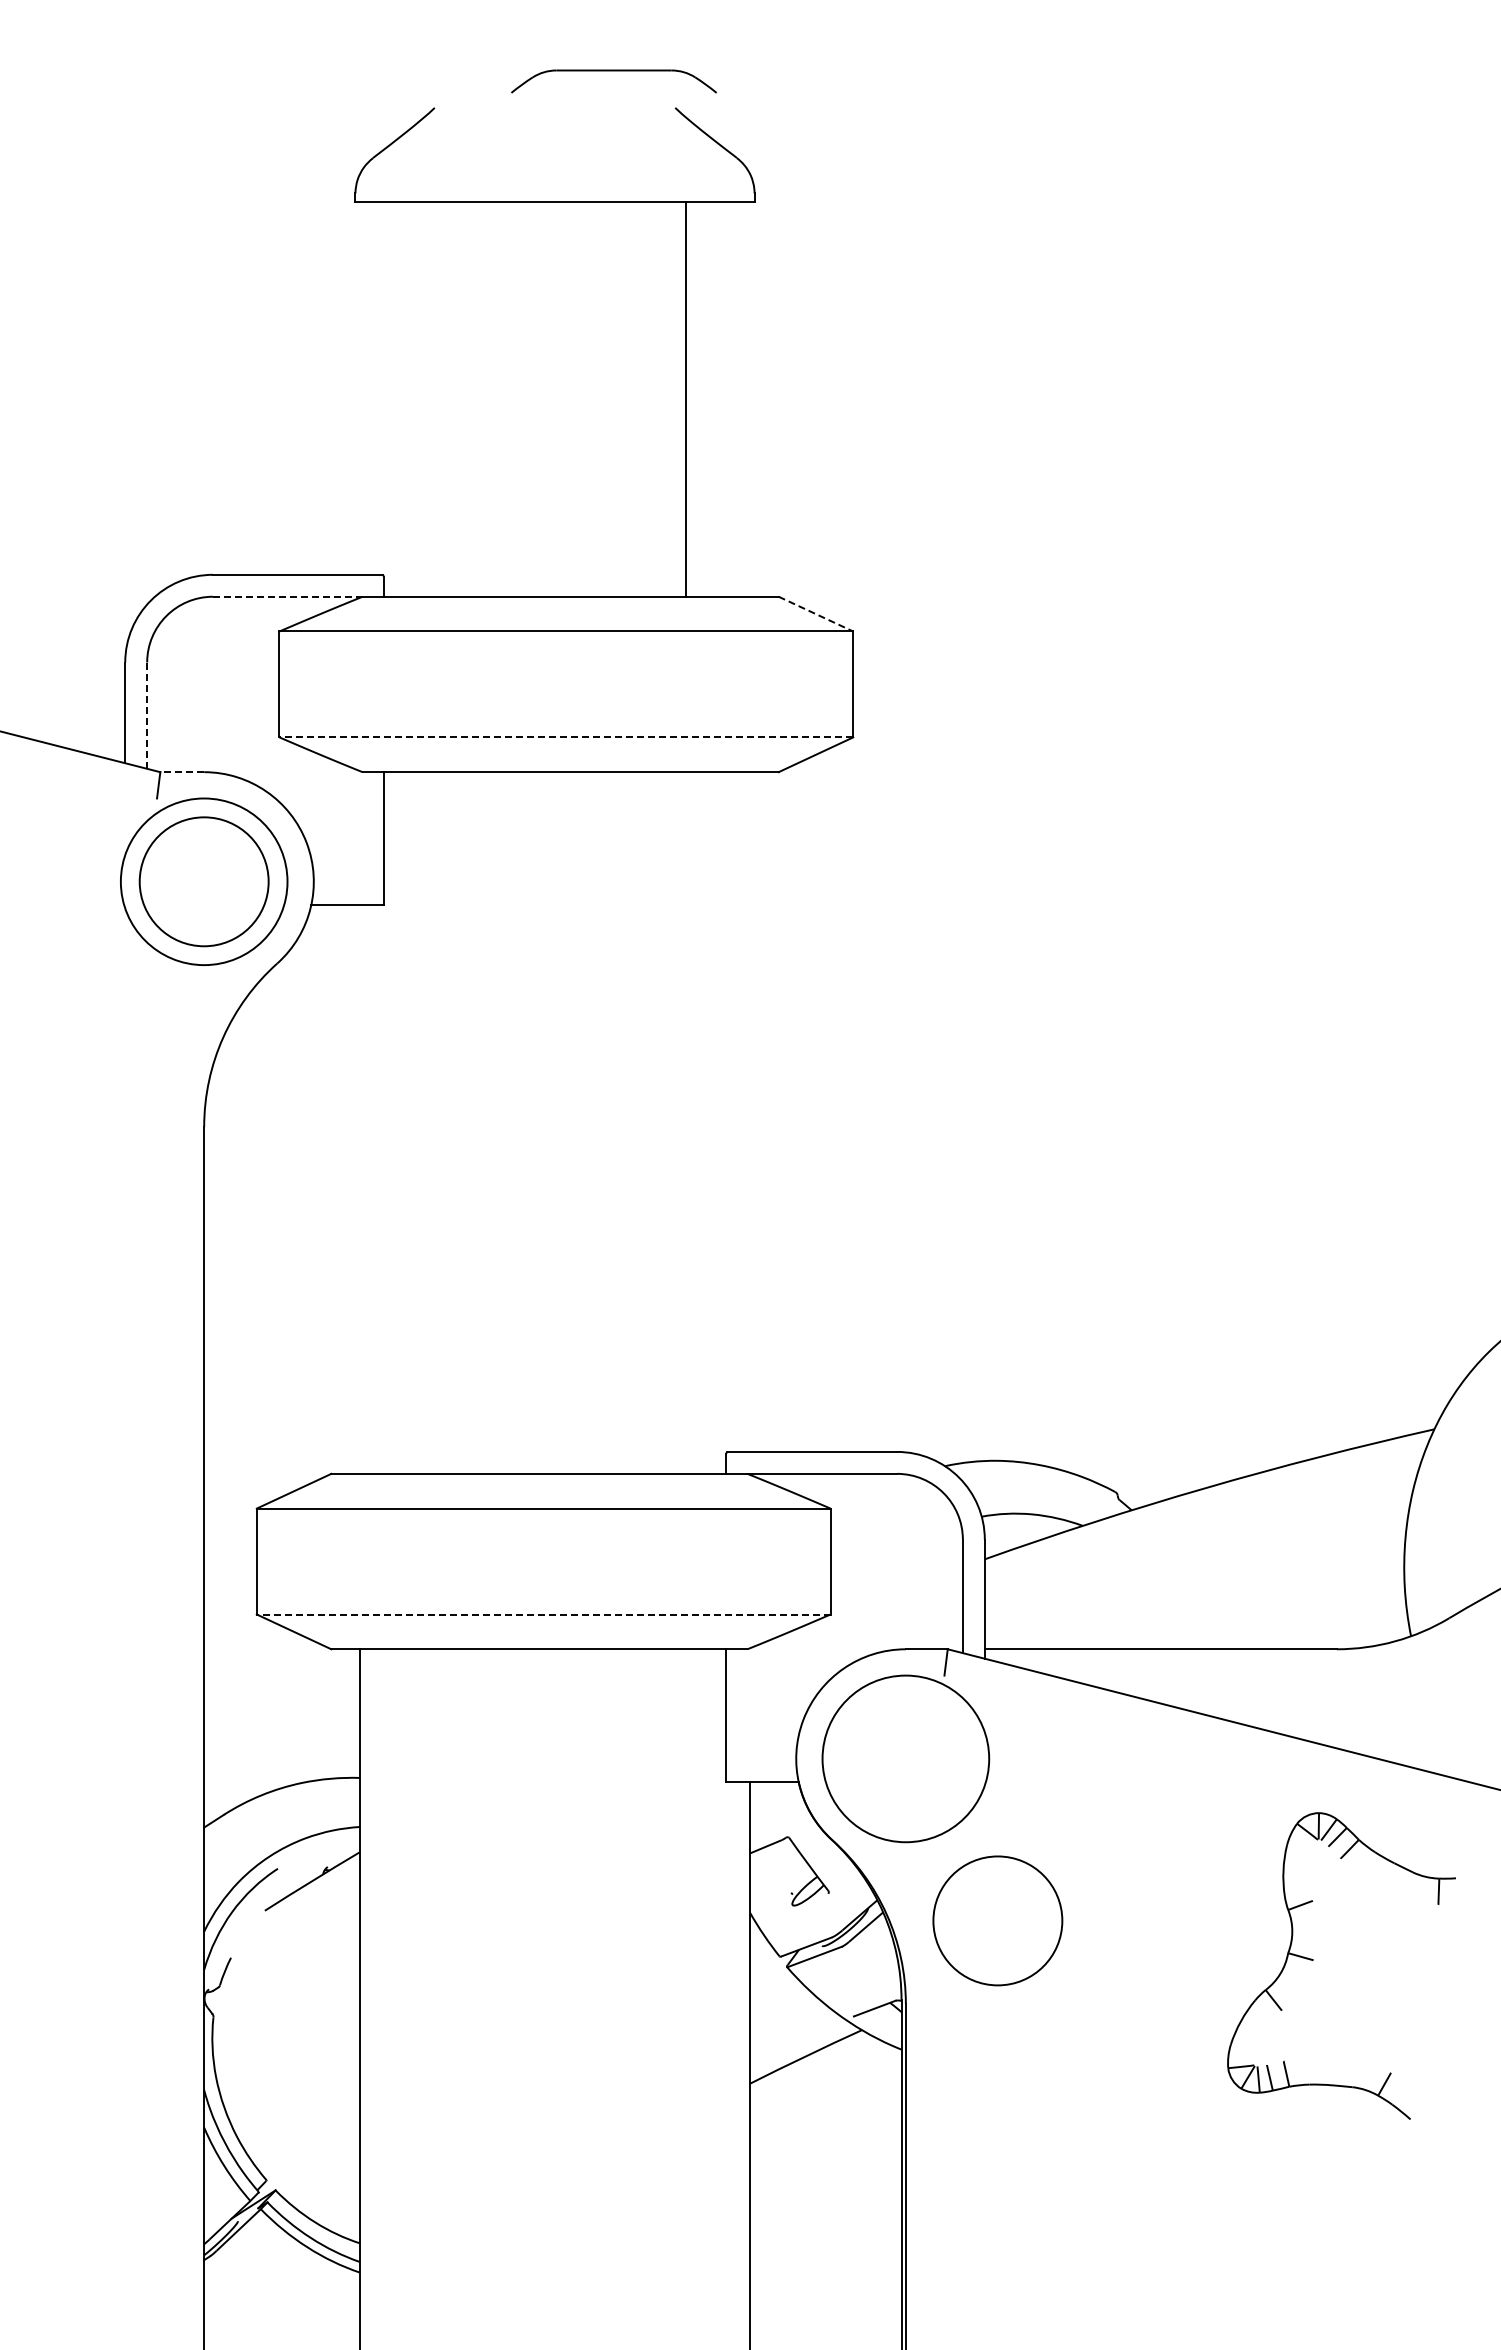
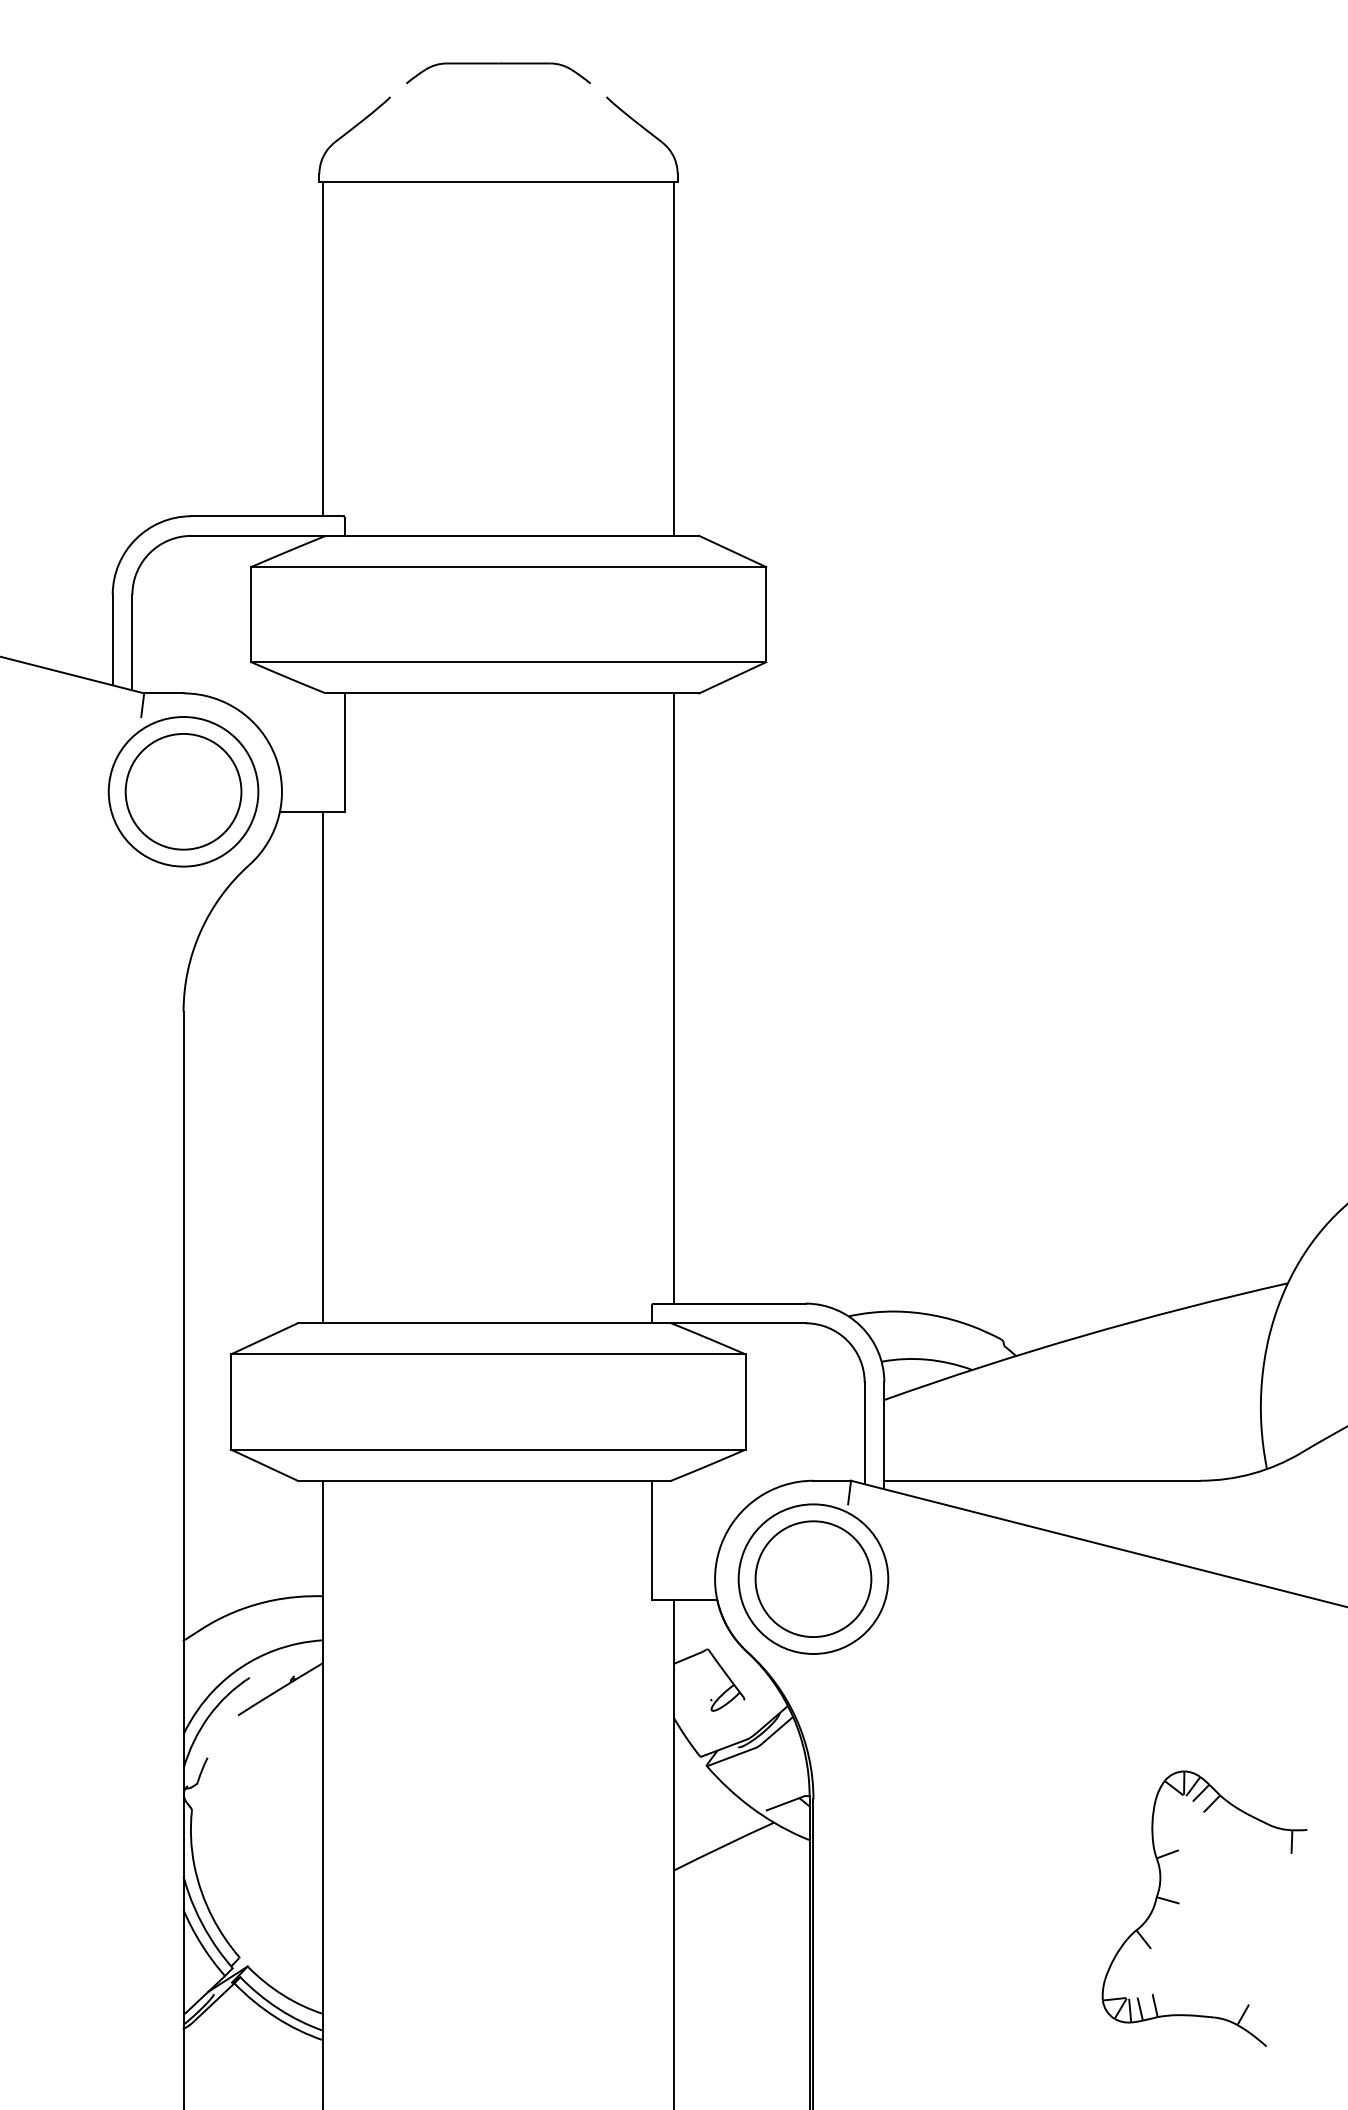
part: (613, 71) -> (498, 64), moved
line: (359, 388) -> (322, 348), added
line: (686, 399) -> (674, 358), moved
line: (287, 596) -> (258, 535), dashed -> solid
line: (816, 614) -> (733, 551), dashed -> solid
line: (147, 716) -> (132, 643), dashed -> solid
line: (566, 737) -> (508, 662), dashed -> solid
line: (182, 772) -> (164, 693), dashed -> solid
line: (750, 1111) -> (674, 997), added
line: (359, 1188) -> (322, 1067), added
line: (543, 1614) -> (488, 1449), dashed -> solid
circle: (997, 1920) -> (813, 1578), moved
part: (1313, 1960) -> (1179, 1903), moved

